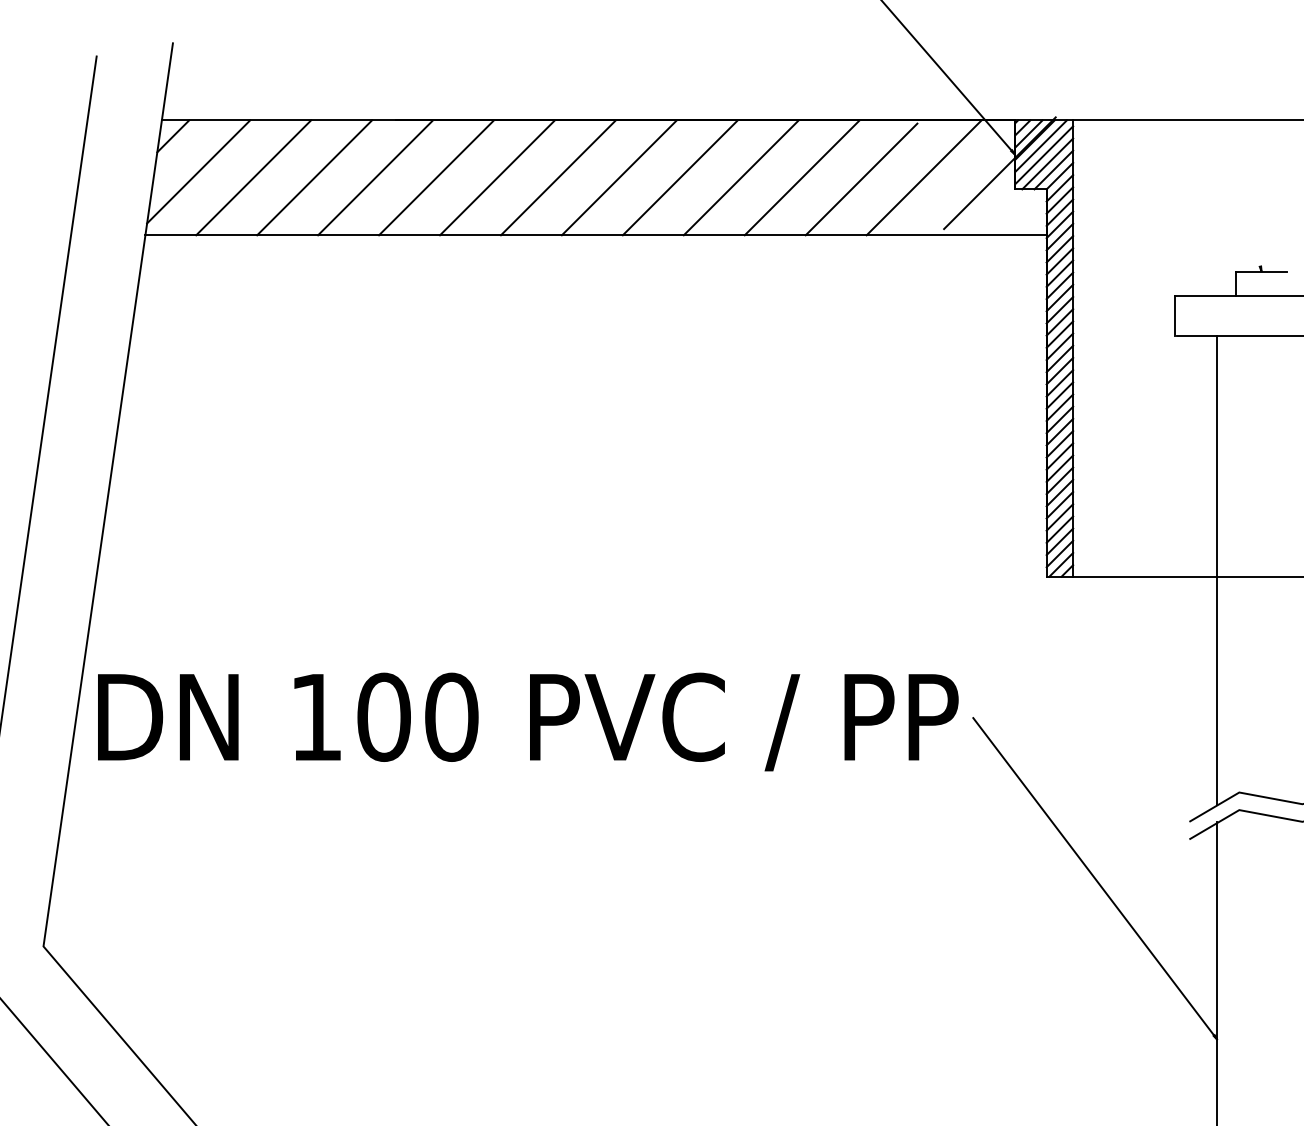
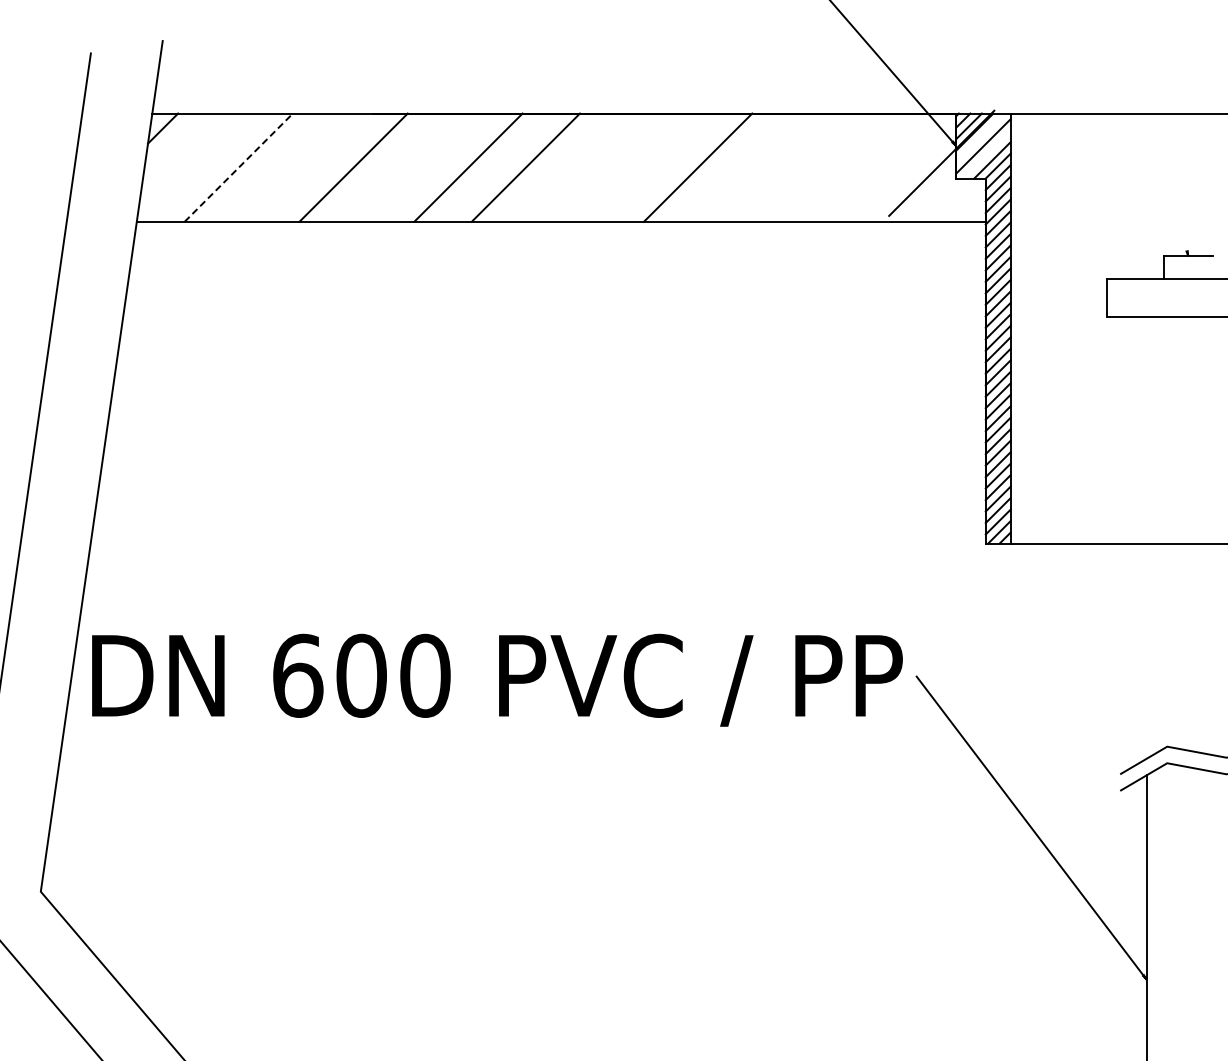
line: (1041, 145) -> (980, 137), removed
line: (1047, 163) -> (986, 154), removed
line: (198, 171) -> (186, 161), removed
line: (253, 177) -> (238, 167), solid -> dashed
line: (314, 177) -> (296, 167), removed
line: (435, 177) -> (410, 167), removed
line: (619, 177) -> (583, 167), removed
line: (680, 177) -> (640, 167), removed
line: (802, 177) -> (755, 167), removed
line: (924, 177) -> (870, 167), removed
line: (860, 178) -> (810, 168), removed
line: (1217, 570) -> (1146, 537), removed
text: (317, 716) -> (298, 675), 100 -> 600

